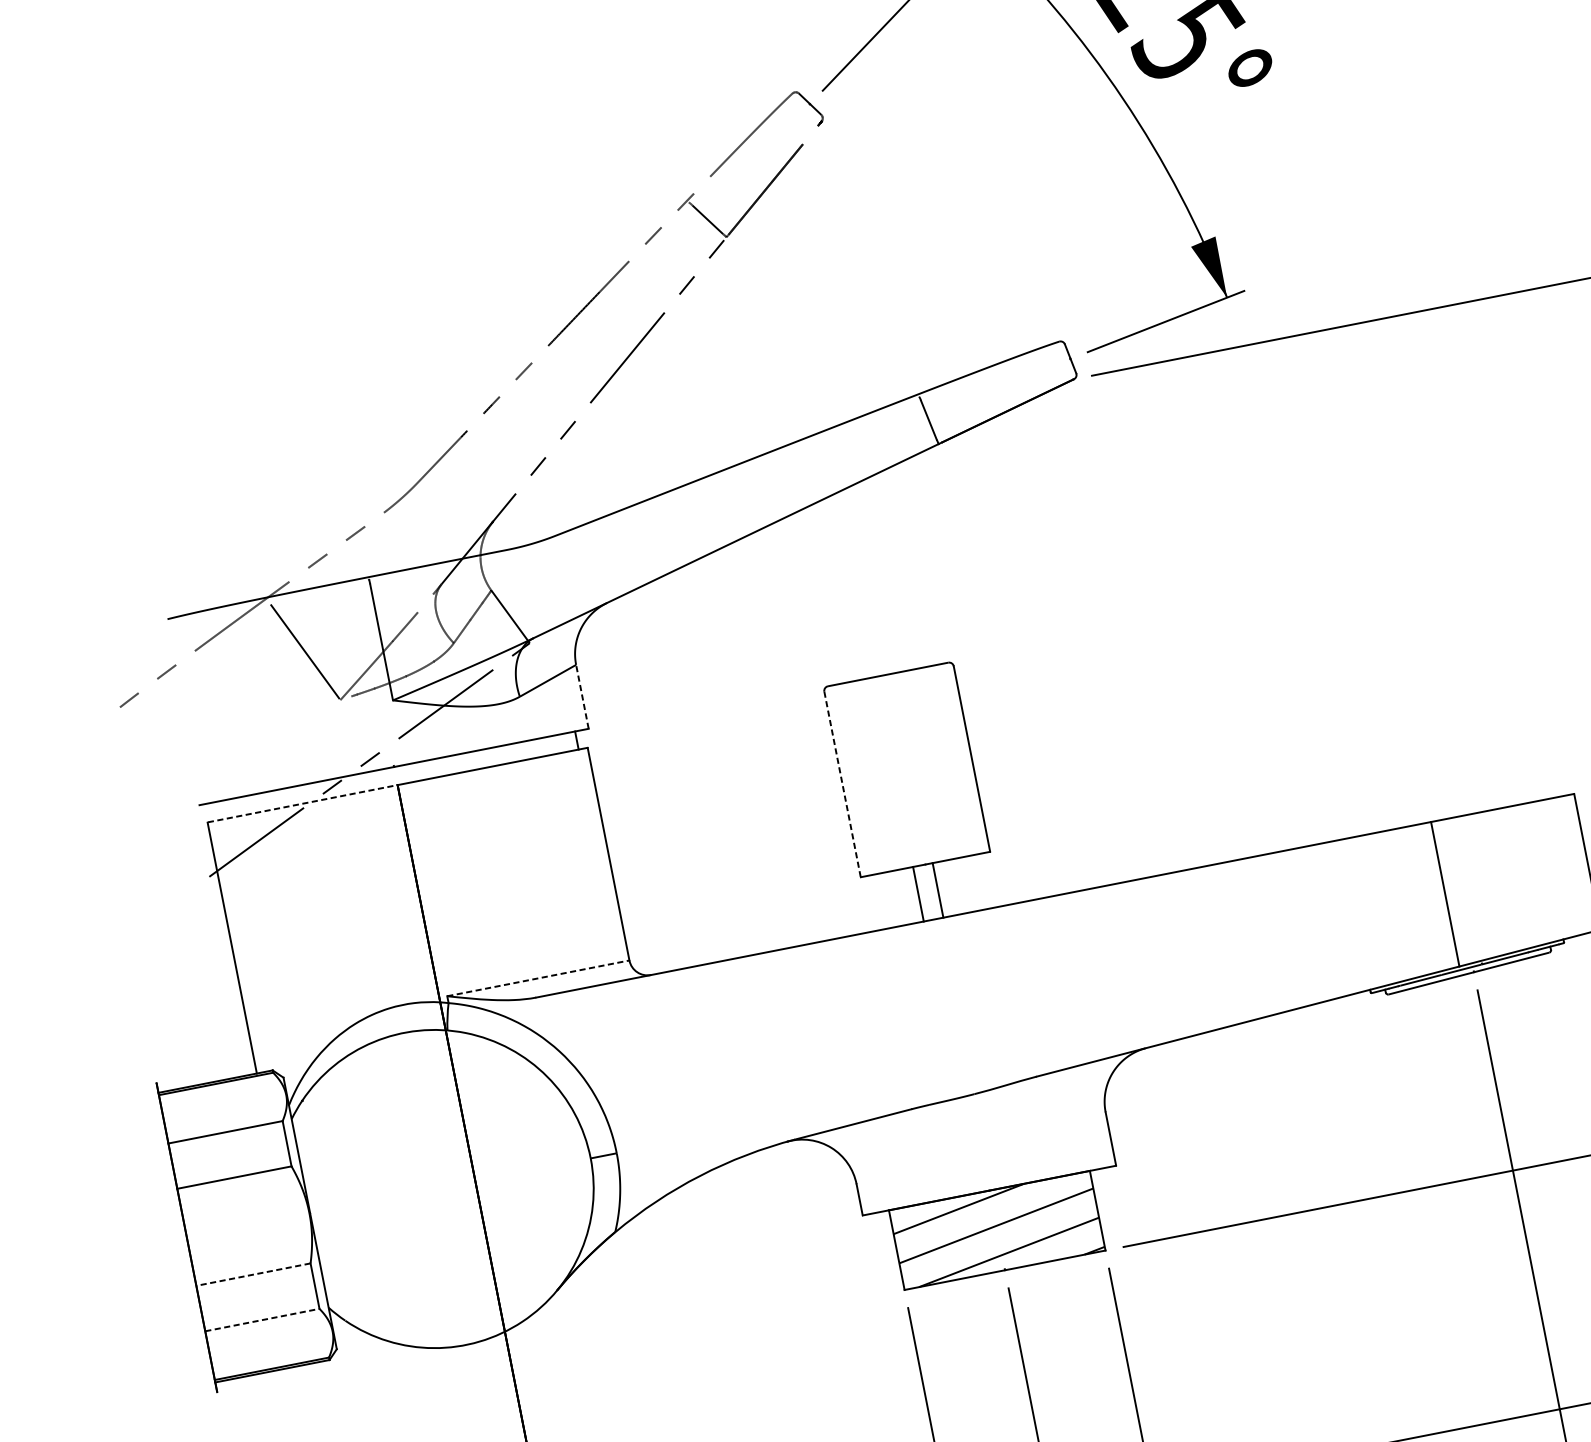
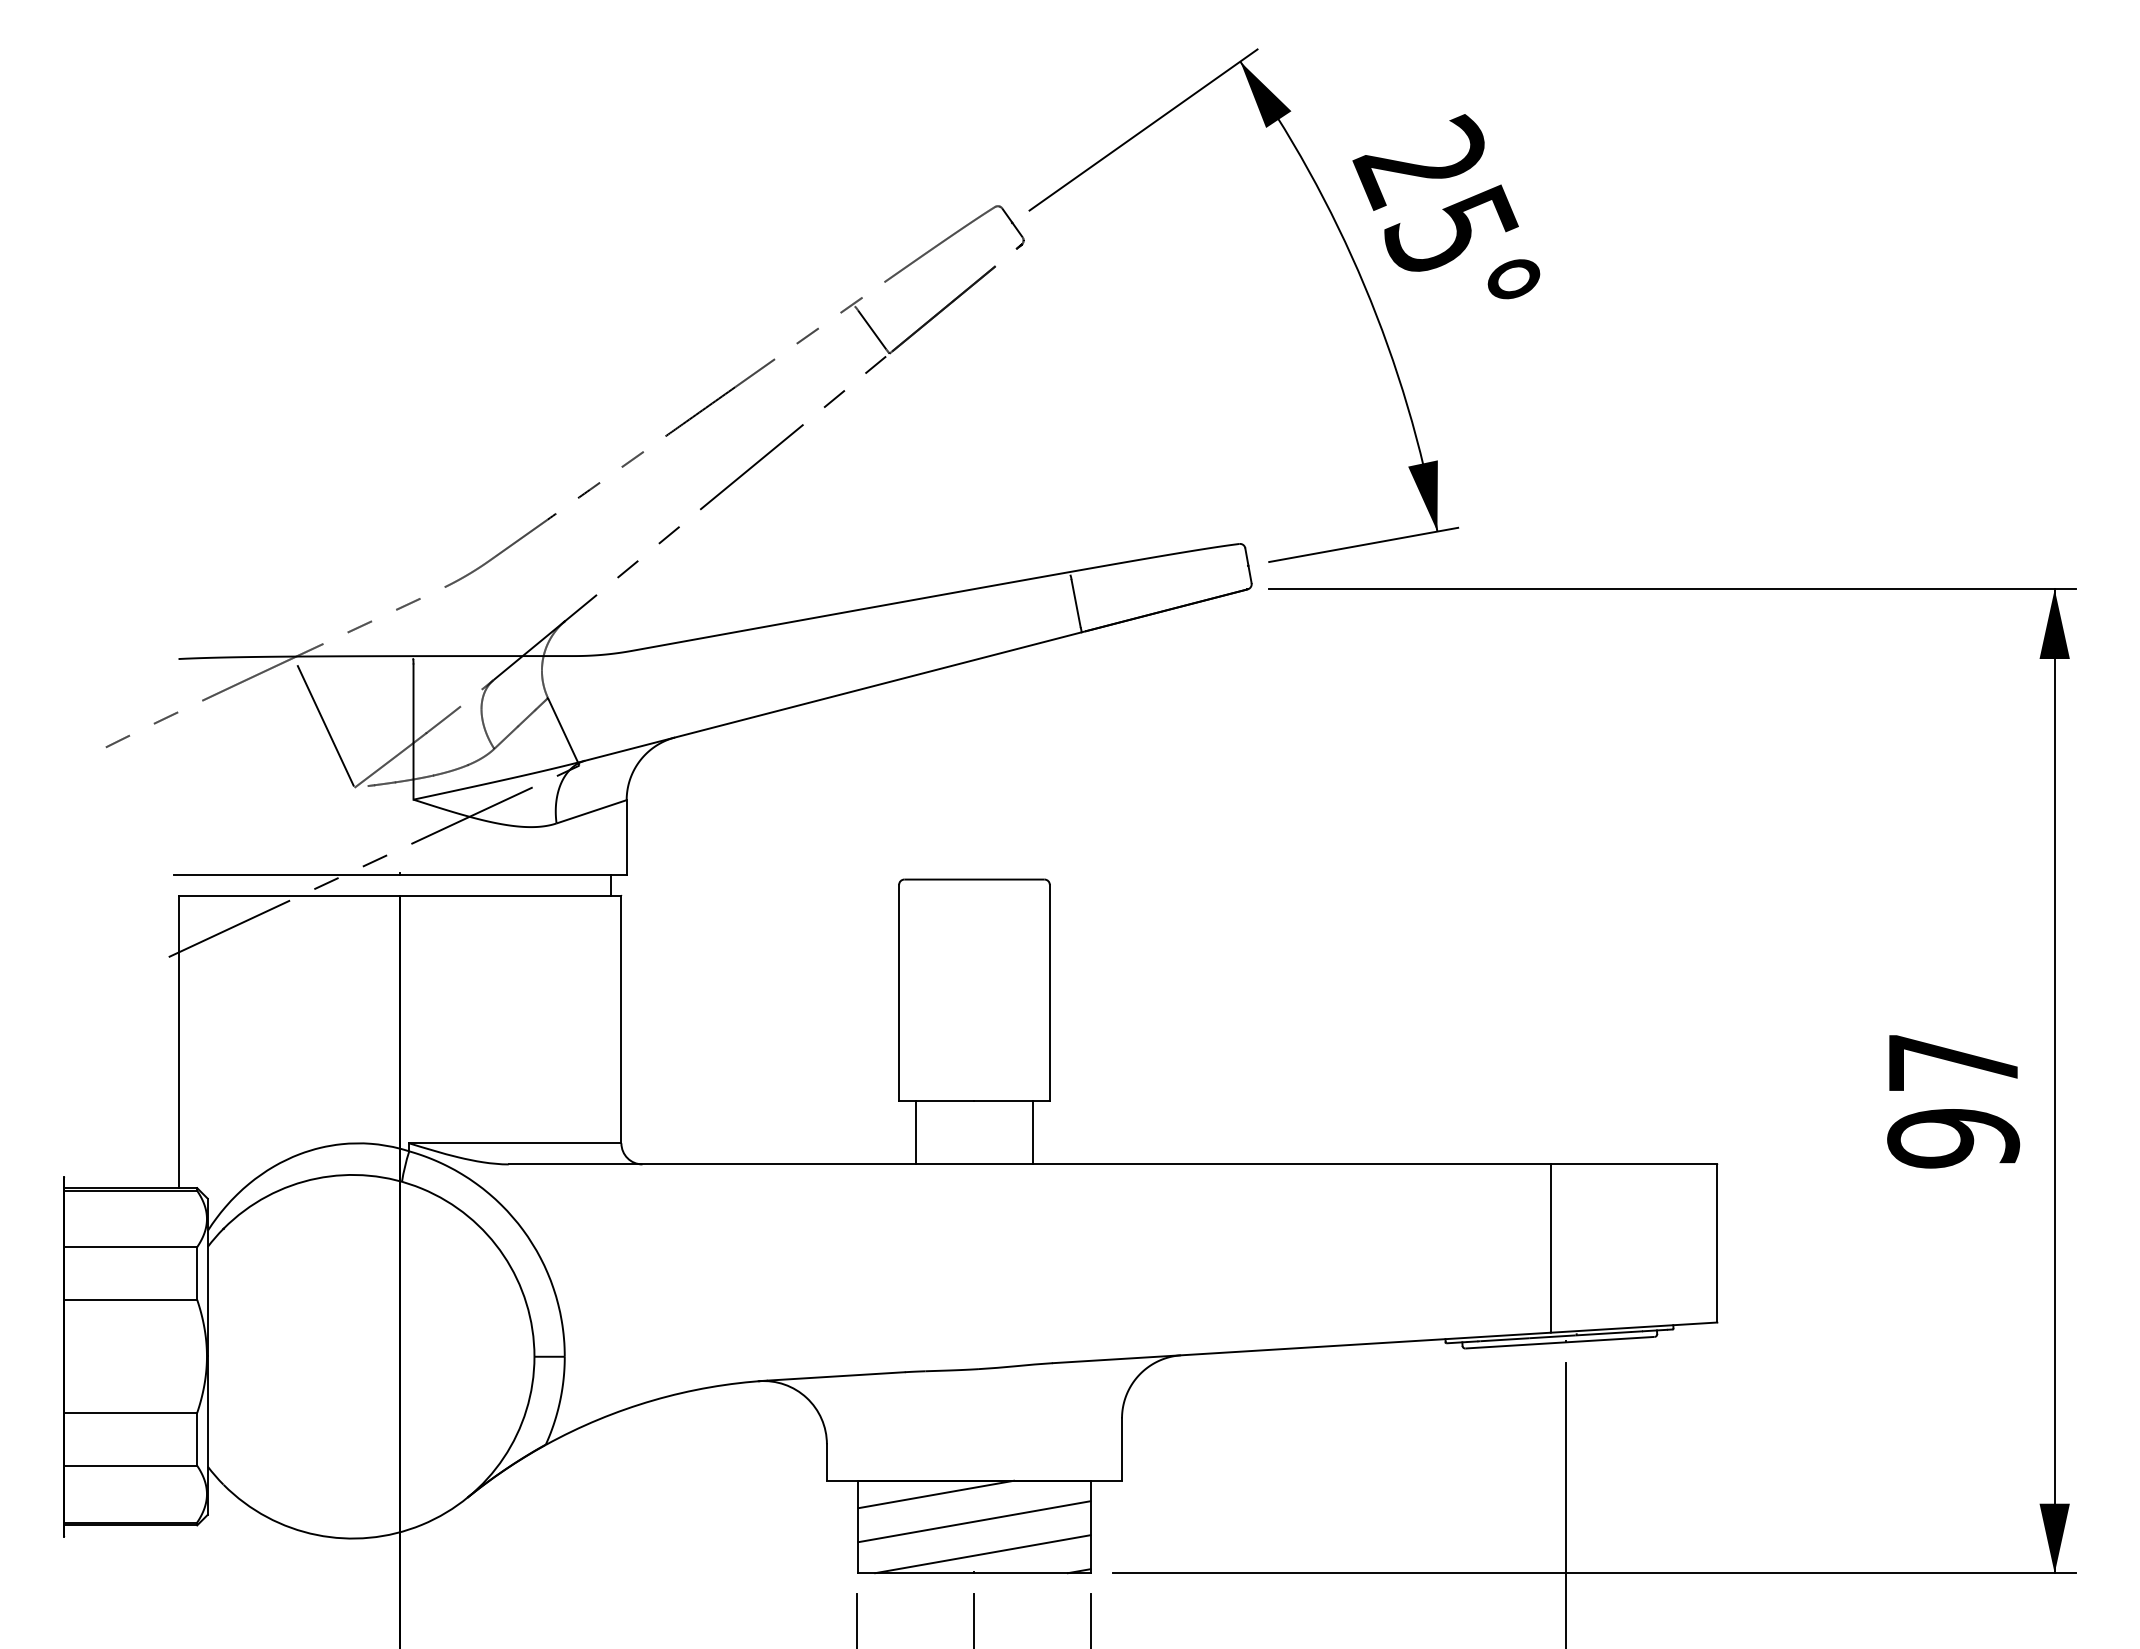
line: (582, 696) -> (626, 836), dashed -> solid
line: (842, 784) -> (899, 992), dashed -> solid
line: (302, 803) -> (289, 895), dashed -> solid
line: (937, 890) -> (915, 1132), moved
line: (918, 894) -> (1033, 1132), moved
line: (538, 978) -> (515, 1143), dashed -> solid
line: (253, 1274) -> (130, 1412), dashed -> solid
line: (262, 1319) -> (130, 1465), dashed -> solid

